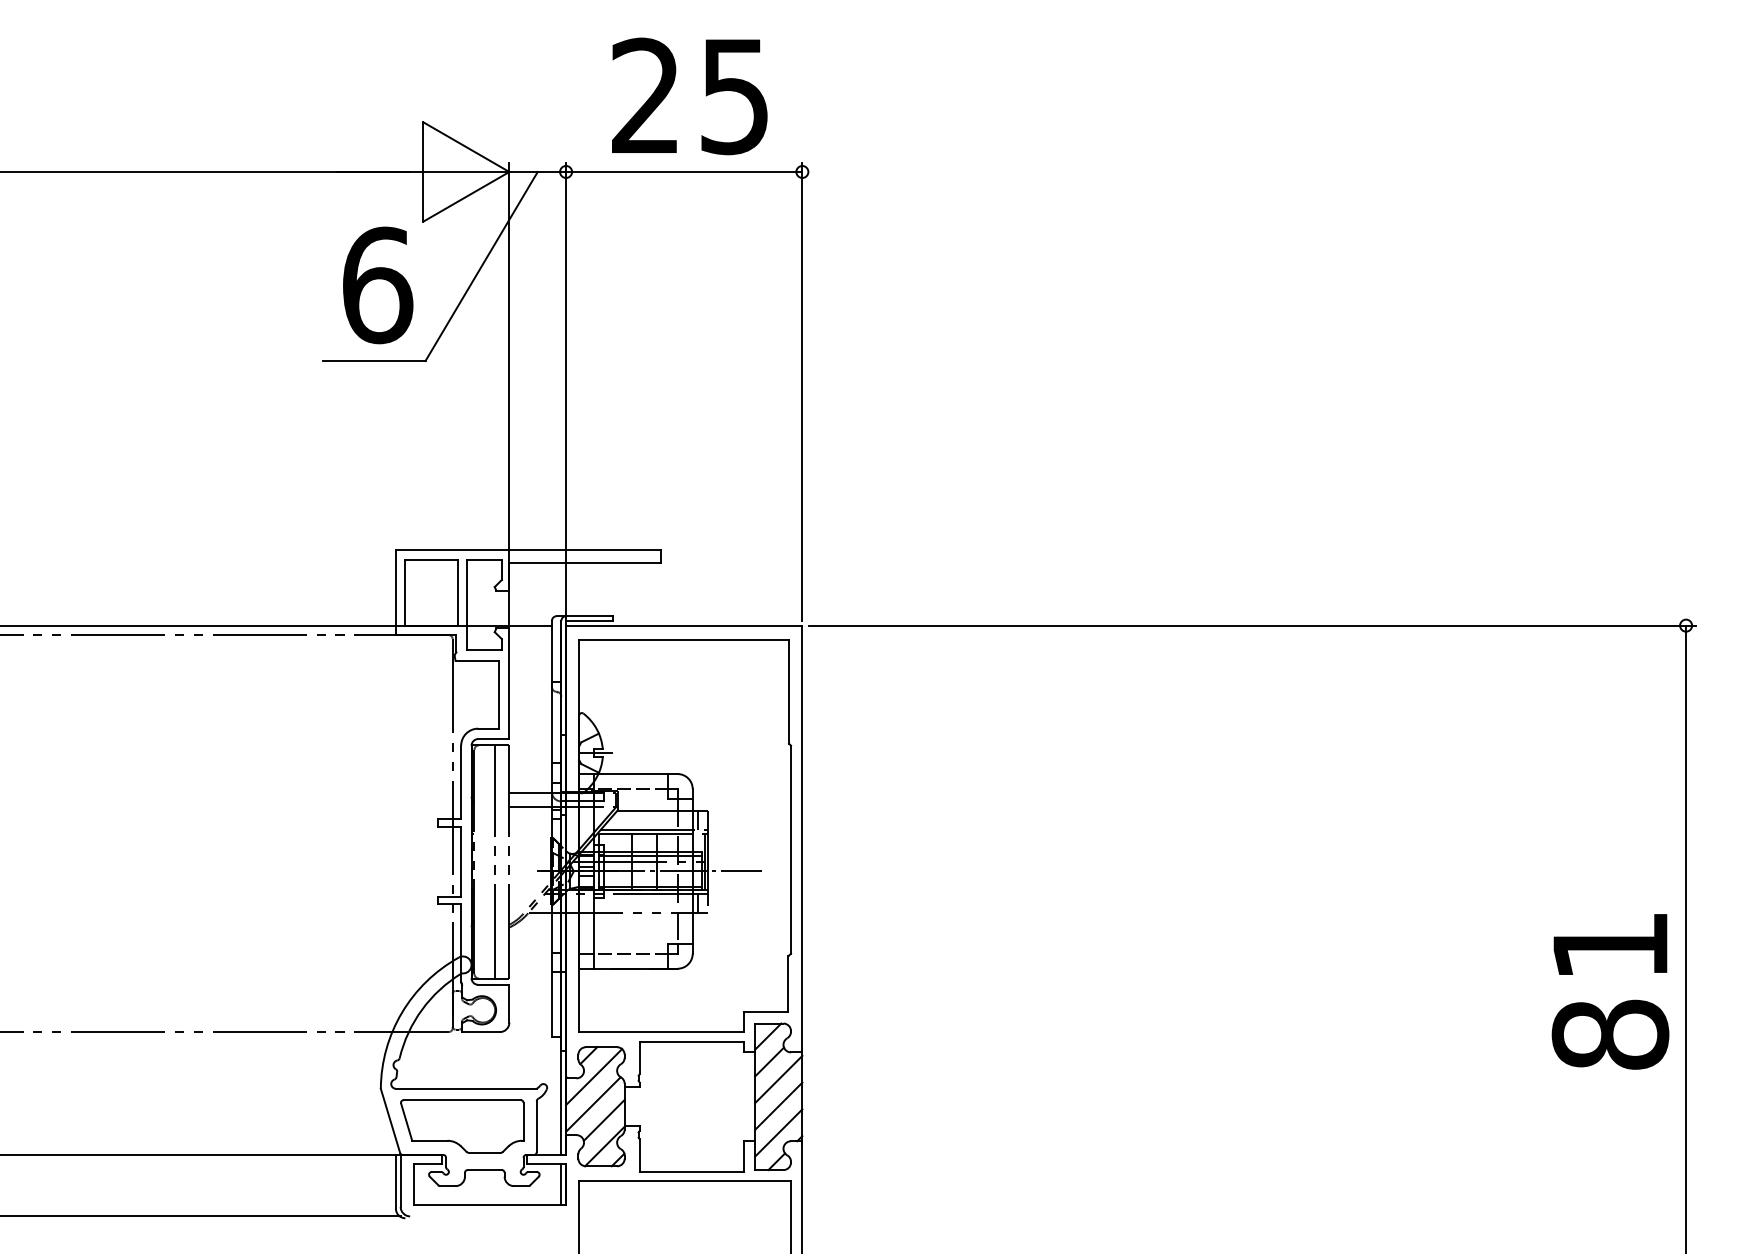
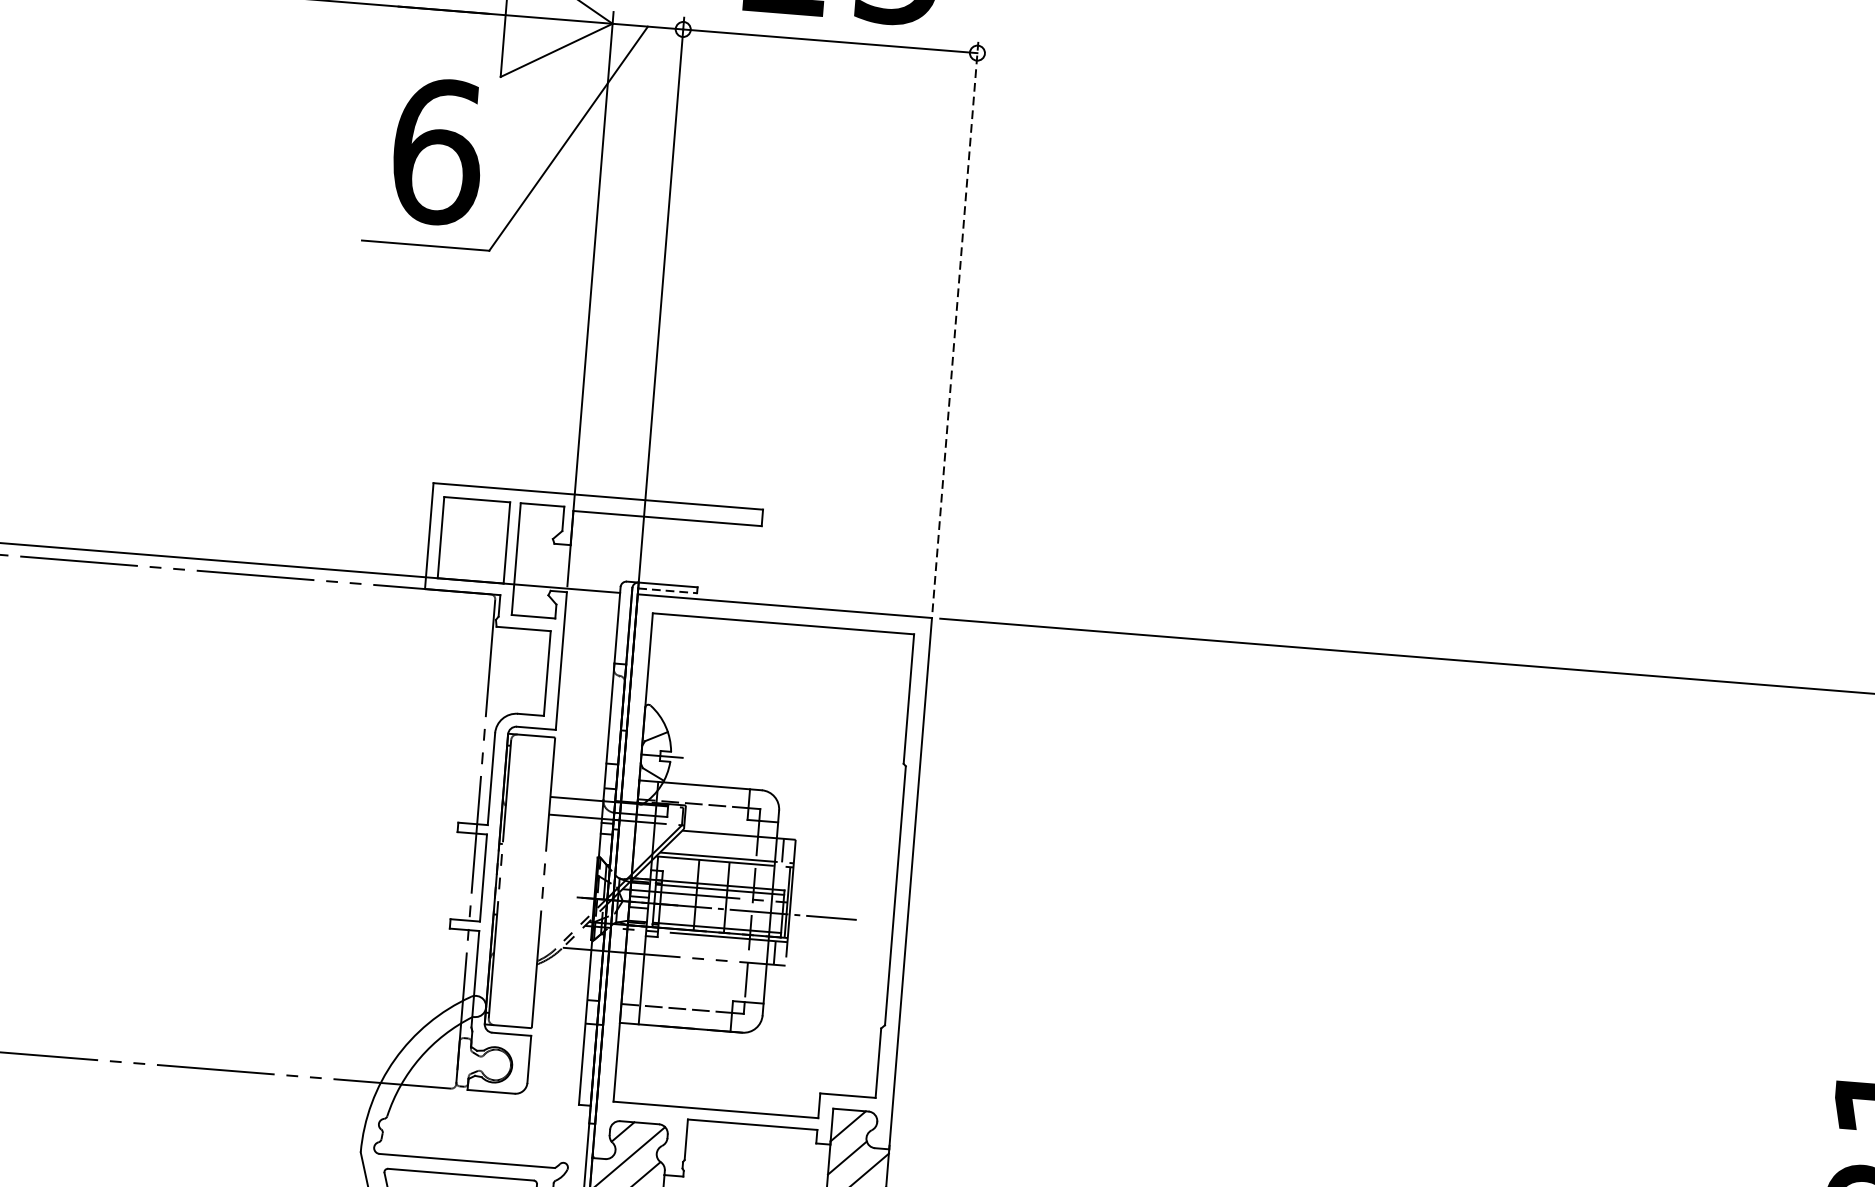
line: (802, 391) -> (955, 326), solid -> dashed
line: (589, 620) -> (667, 590), solid -> dashed
line: (495, 861) -> (526, 880), removed

